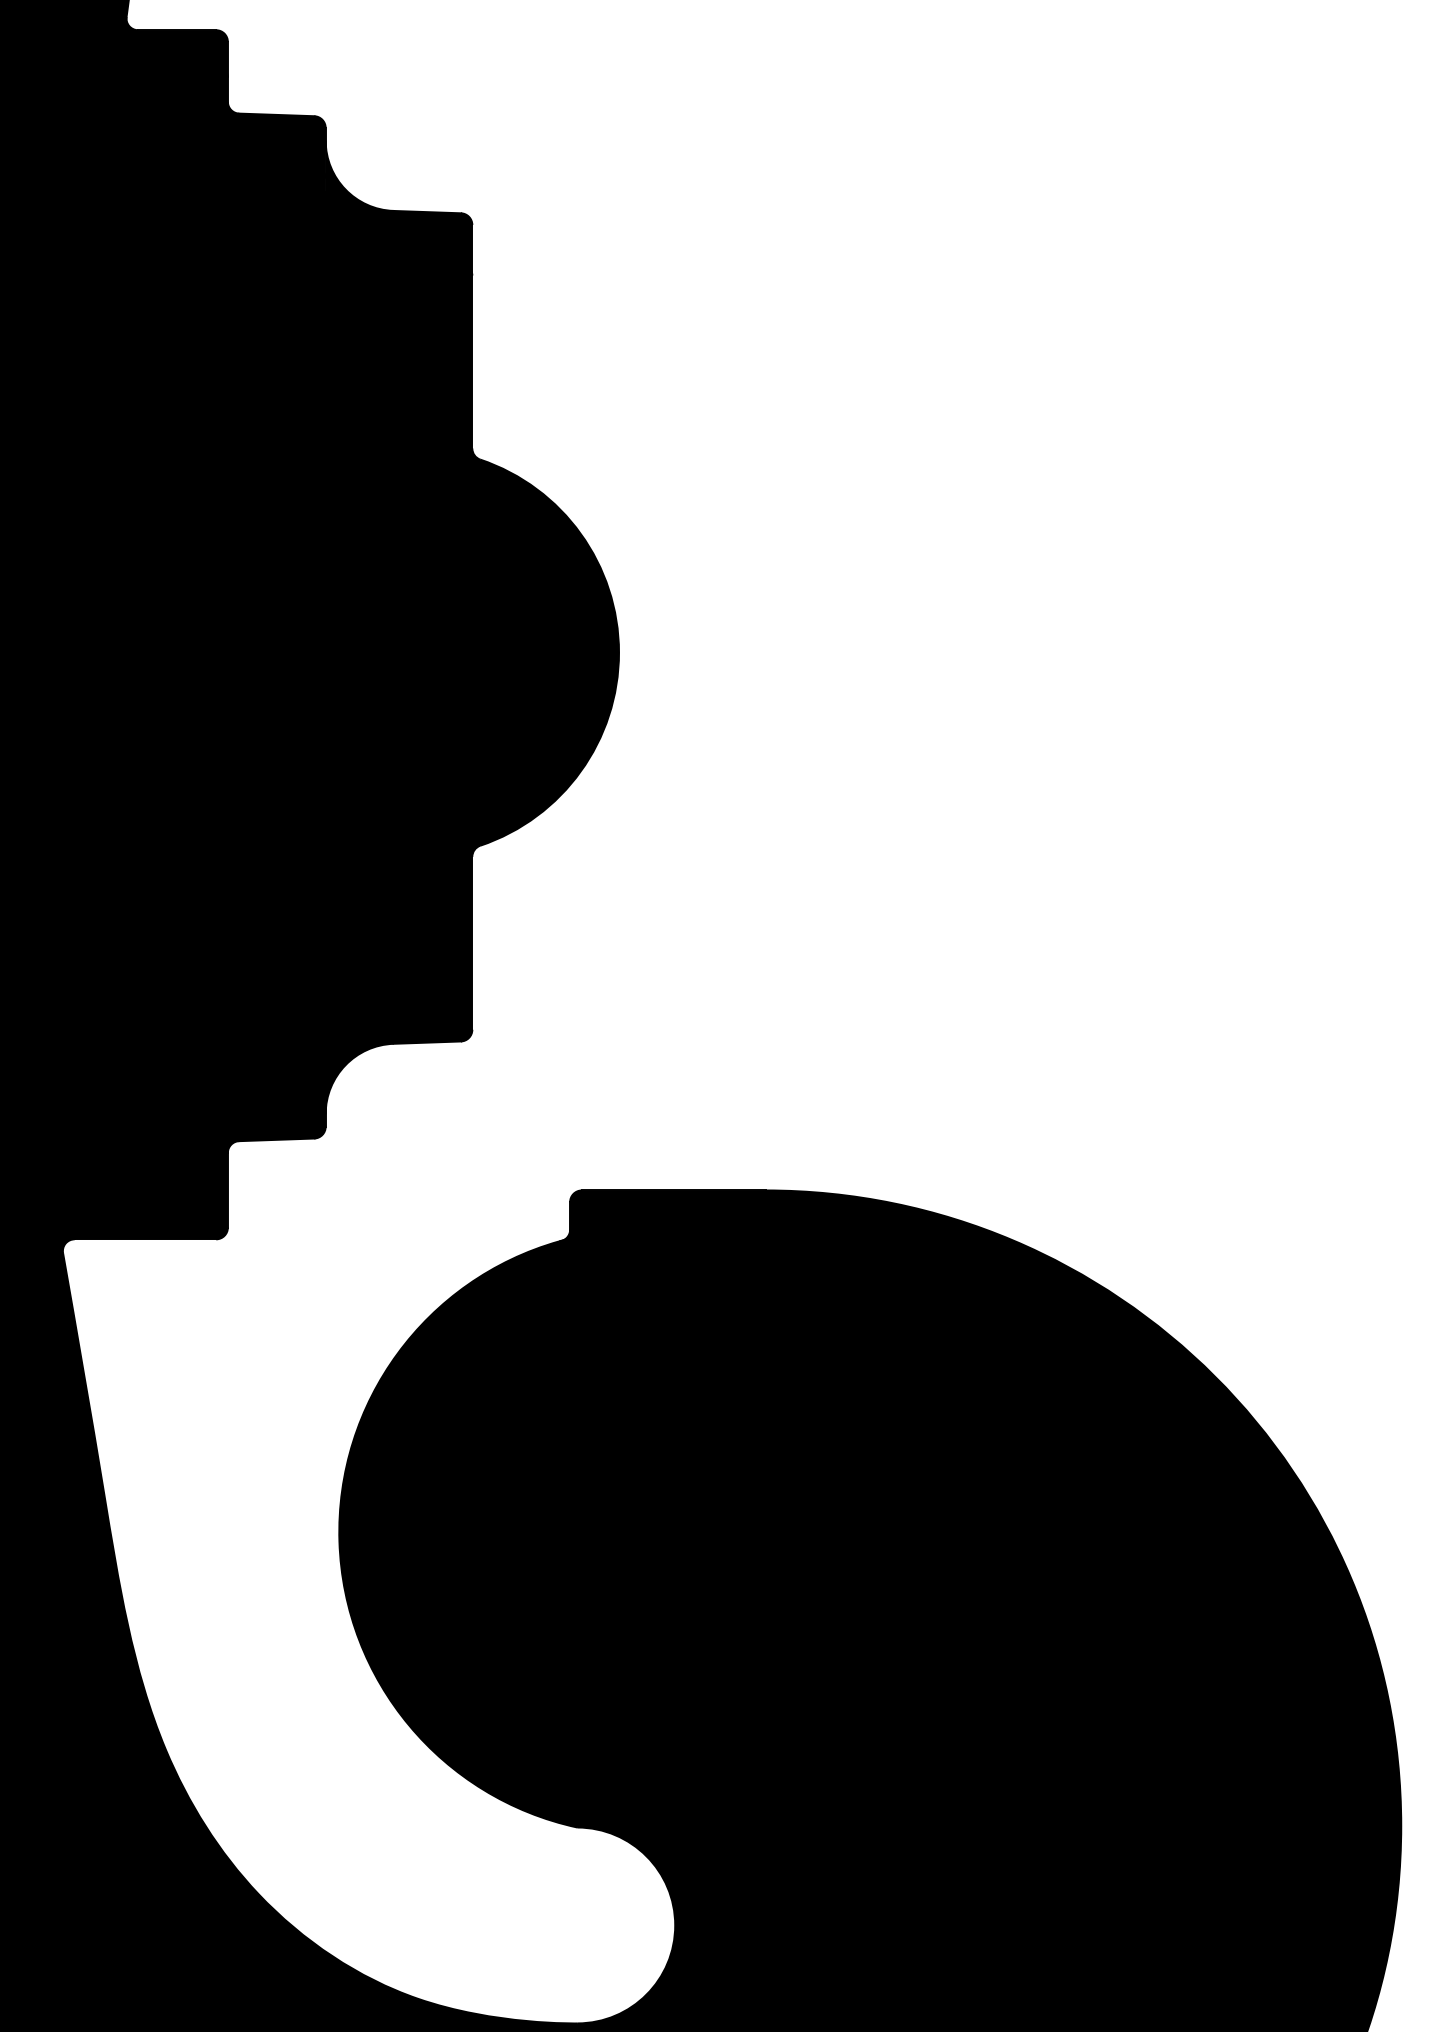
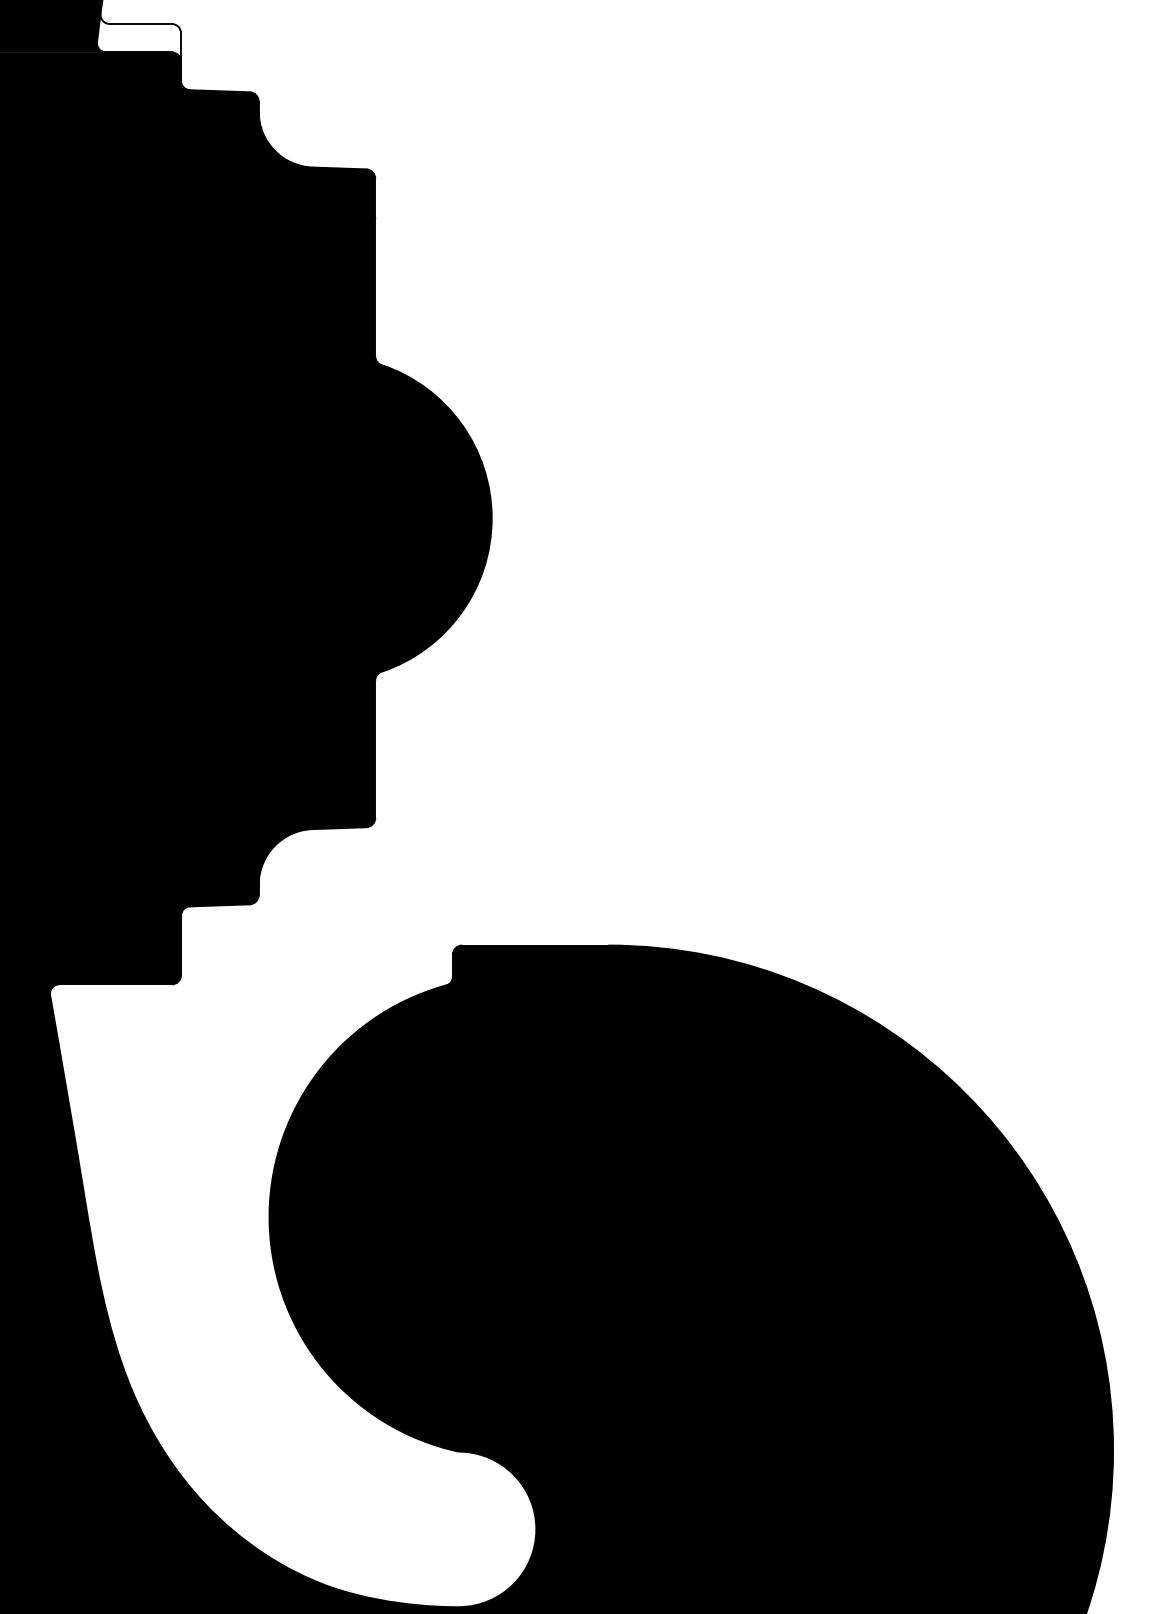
fill: (174, 47) -> (138, 37), removed

